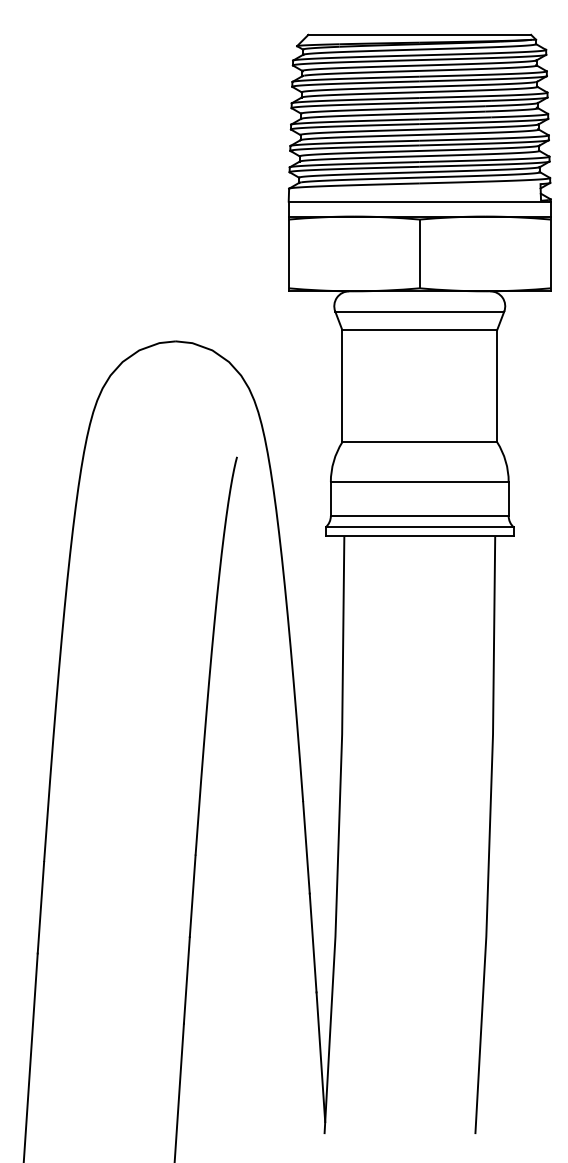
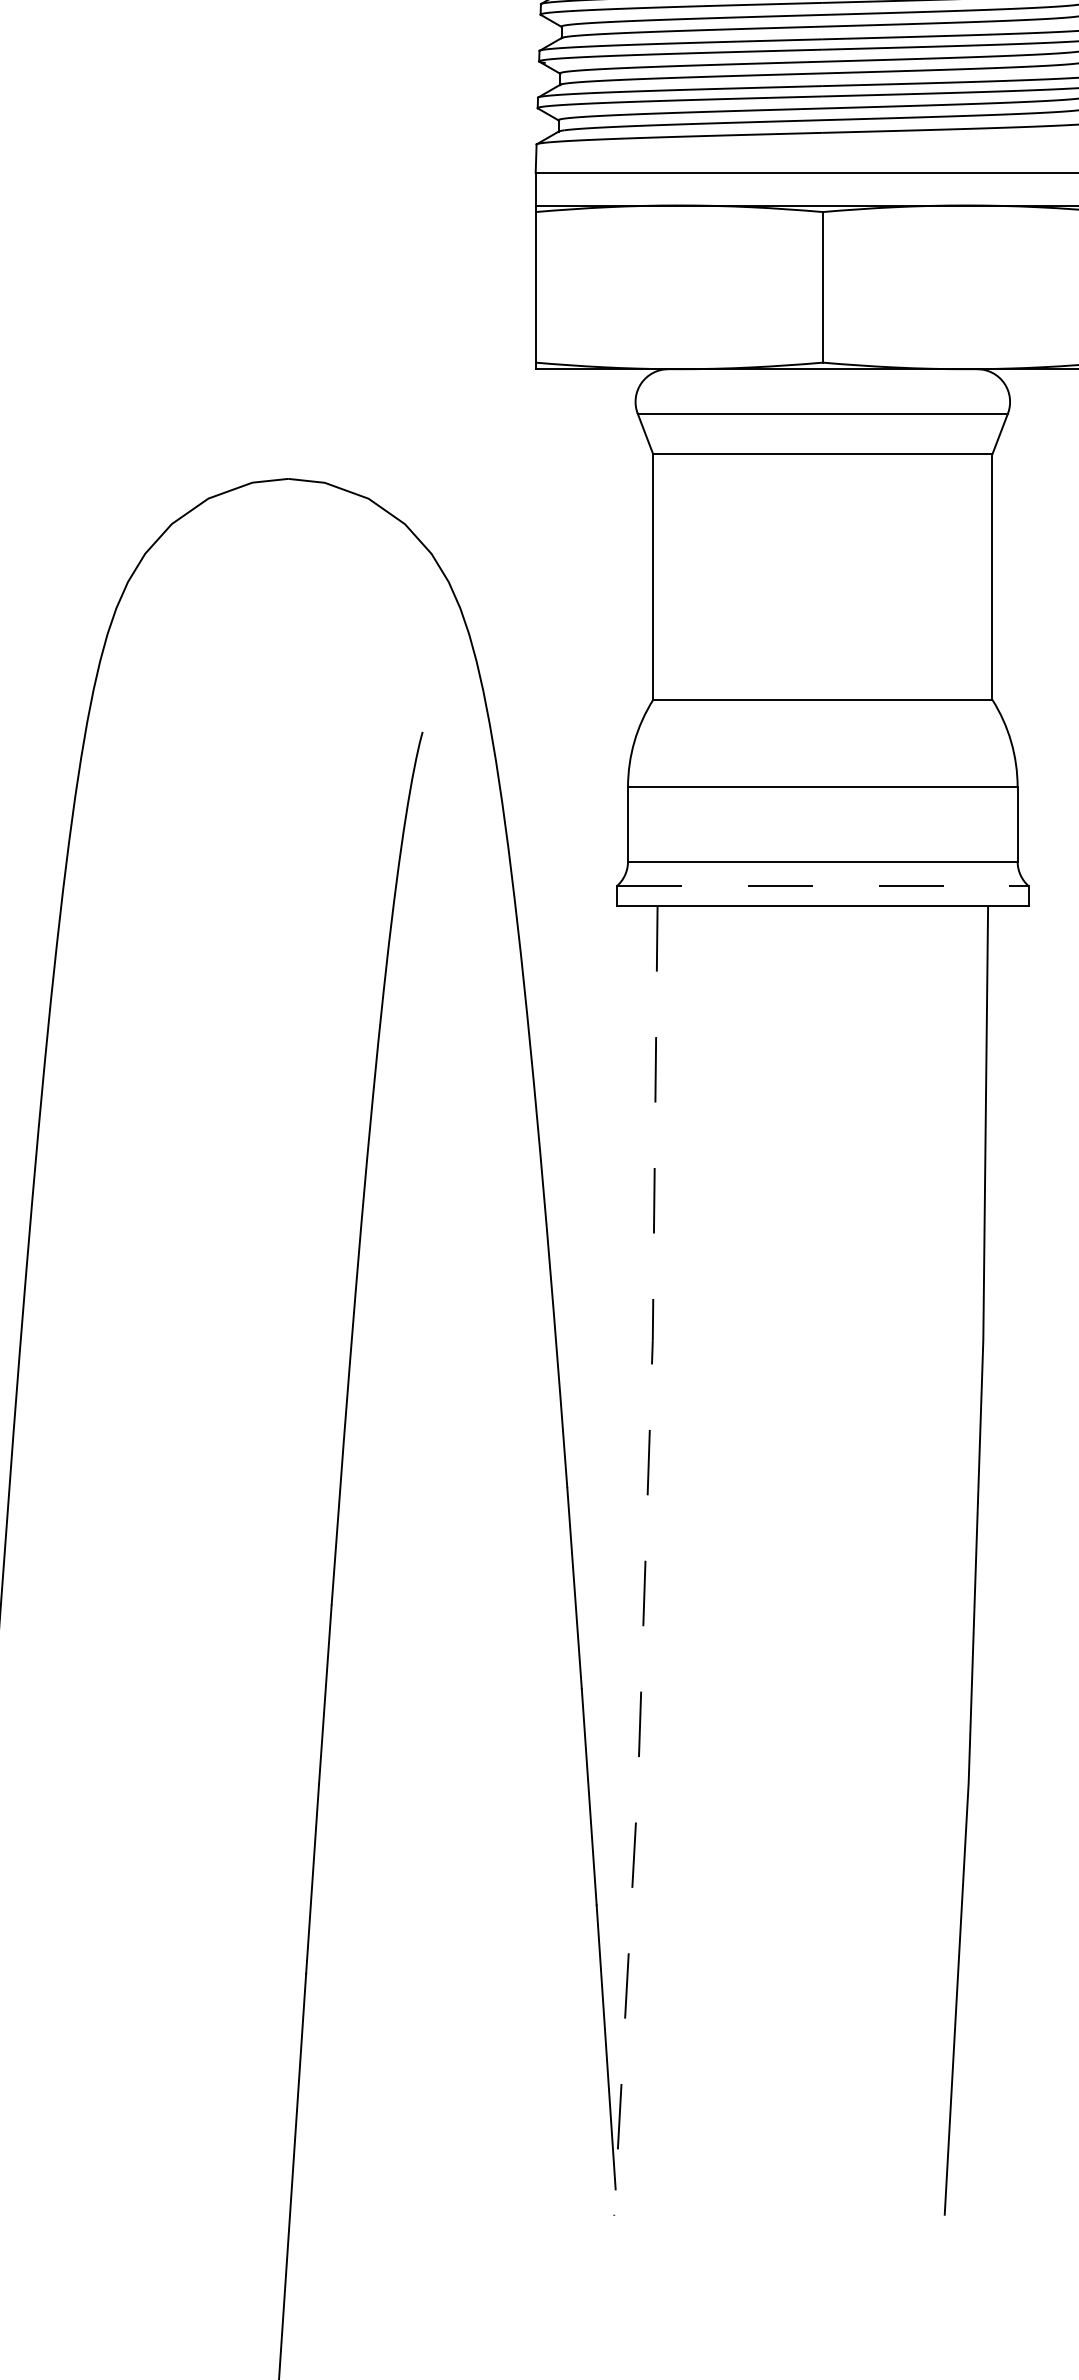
line: (420, 527) -> (824, 886), solid -> dashed
line: (338, 835) -> (644, 1561), solid -> dashed

